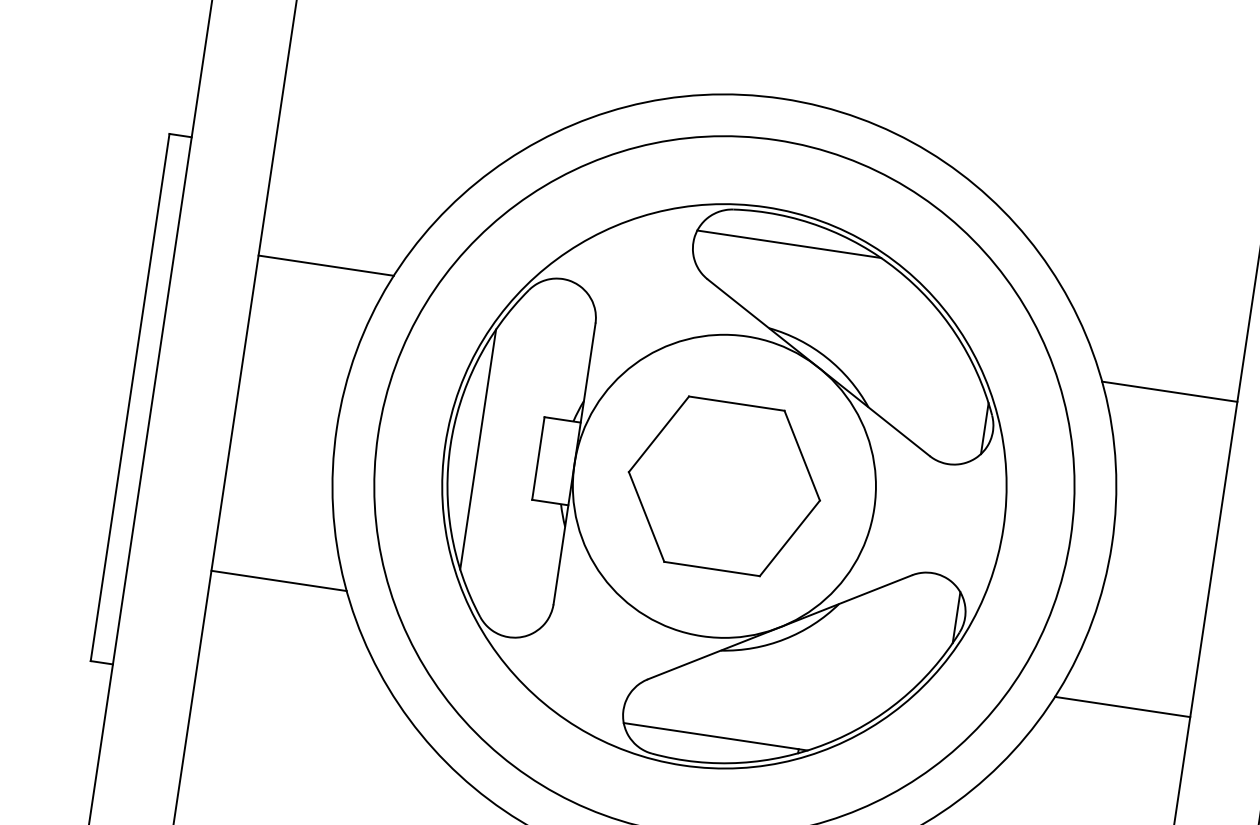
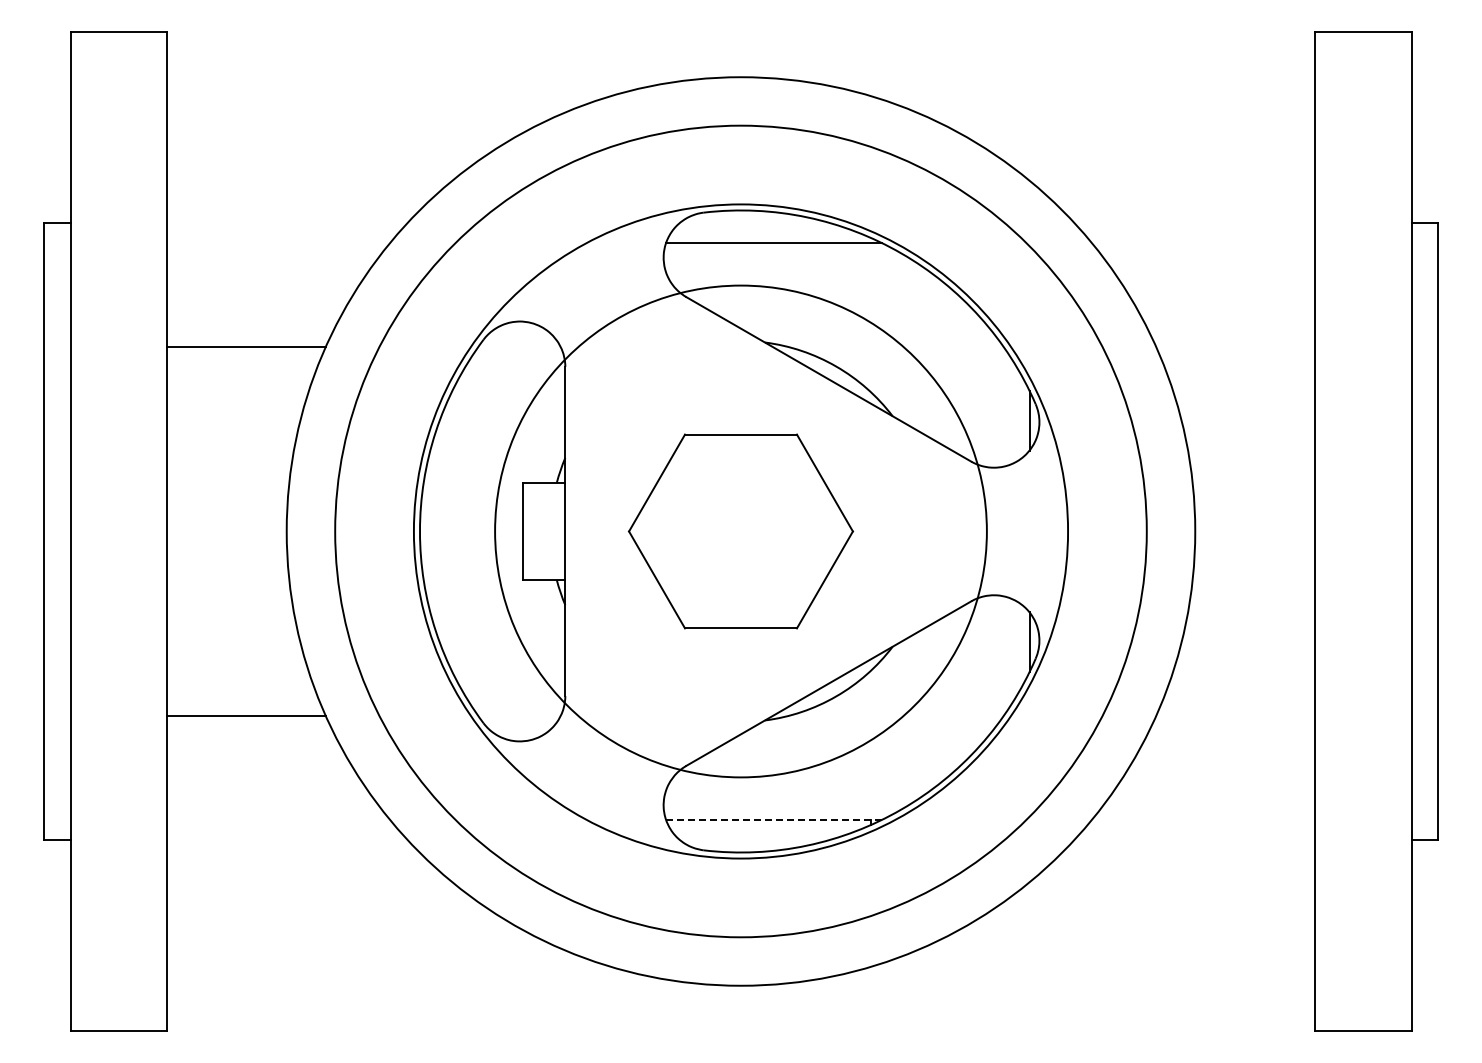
line: (1169, 391) -> (1235, 346), removed
line: (478, 449) -> (452, 531), removed
circle: (724, 486) -> (740, 531), size x1.4
line: (1122, 707) -> (1235, 716), removed
line: (715, 737) -> (773, 820), solid -> dashed

